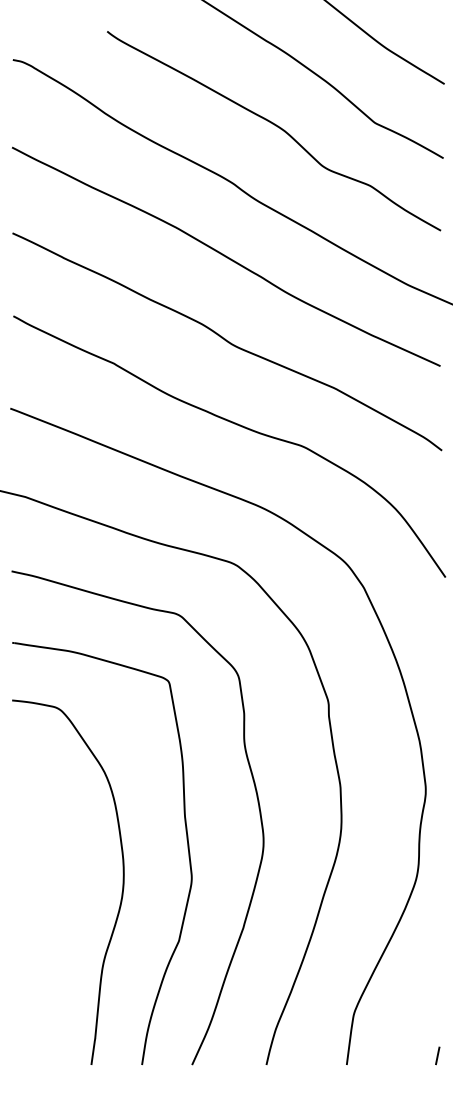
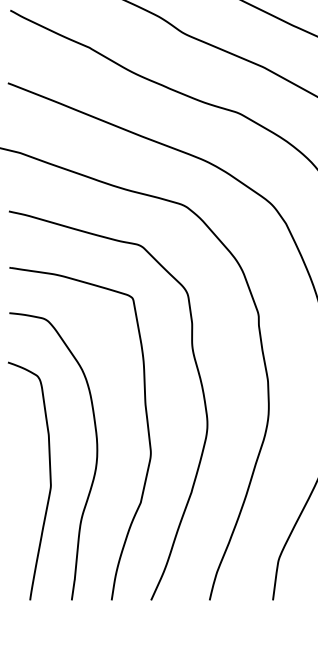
curve: (63, 913) -> (49, 480), added

